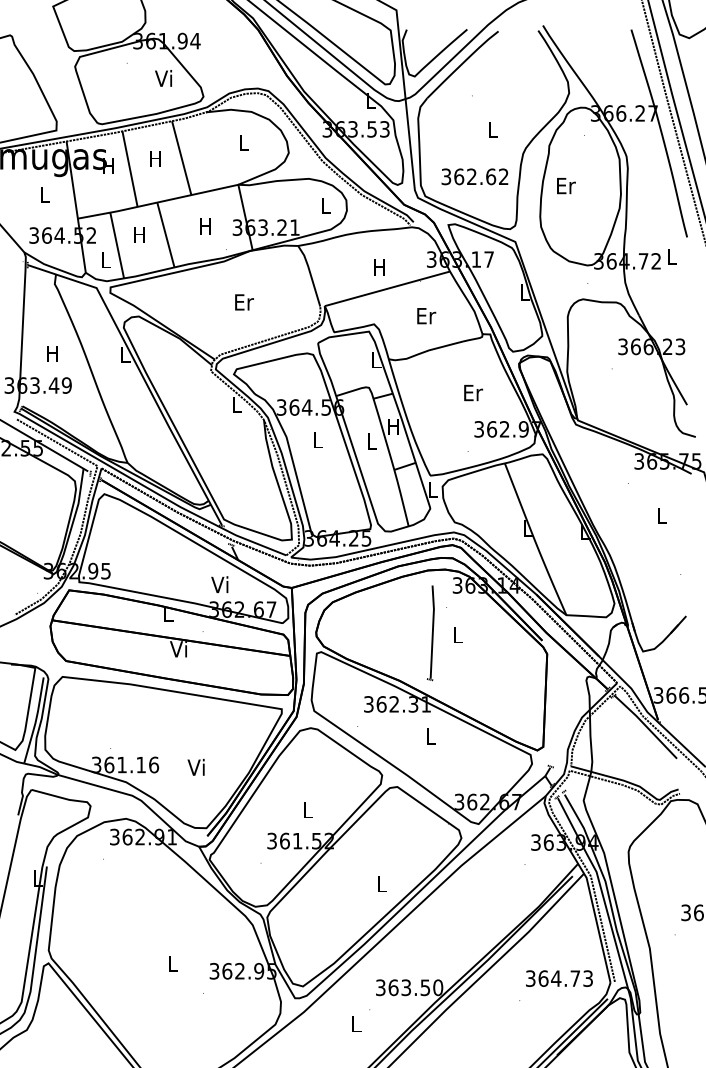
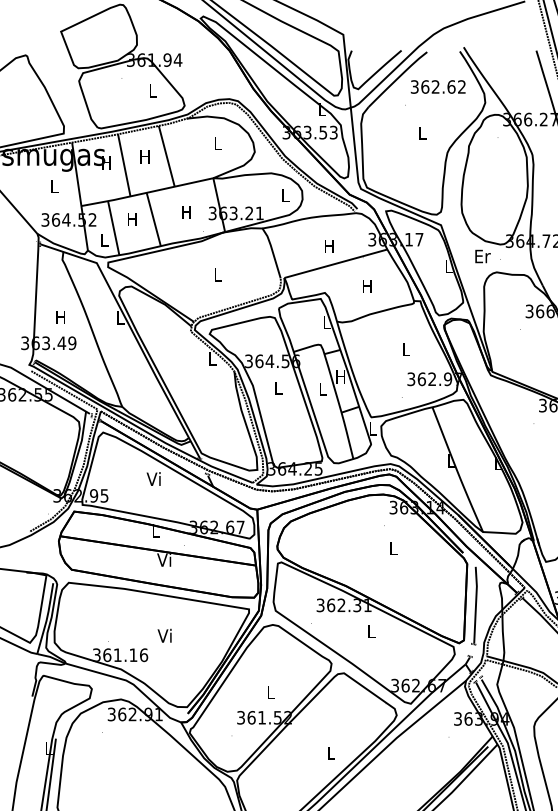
text: (163, 78) -> (151, 90), Vi -> L
text: (474, 176) -> (437, 86), moved
text: (566, 186) -> (483, 256), moved
text: (244, 302) -> (218, 274), Er -> L
text: (426, 316) -> (368, 286), Er -> H
text: (473, 392) -> (406, 348), Er -> L
text: (219, 584) -> (153, 478), moved
part: (430, 633) -> (474, 606), moved
text: (195, 766) -> (164, 635), moved

